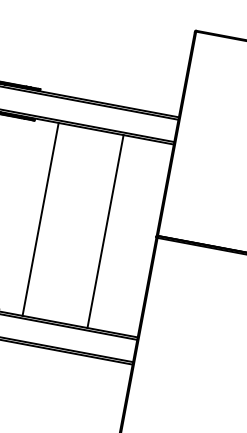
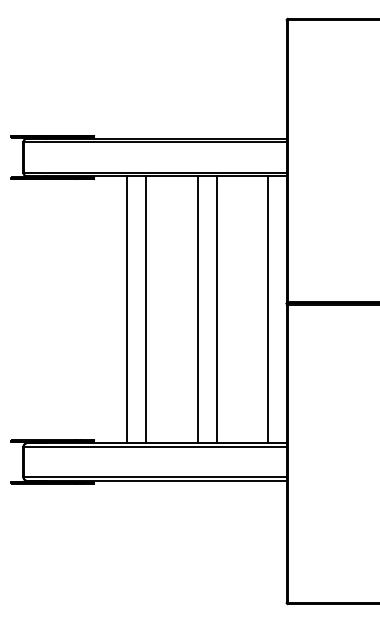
line: (54, 221) -> (146, 309), added
line: (91, 228) -> (197, 309), added
line: (142, 238) -> (268, 309), added

